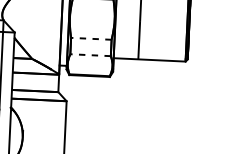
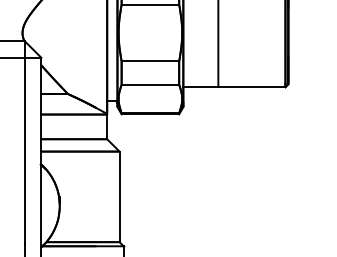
line: (91, 38) -> (150, 61), dashed -> solid
line: (90, 55) -> (150, 84), dashed -> solid

